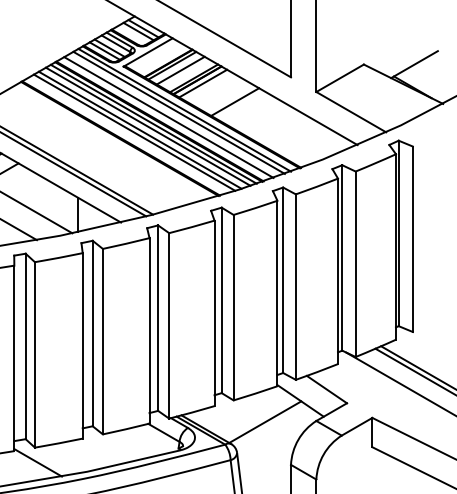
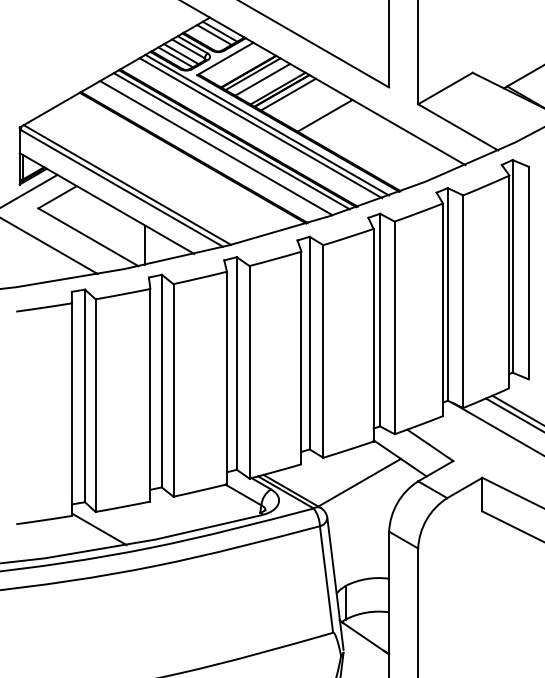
line: (169, 117) -> (249, 133), removed
line: (148, 126) -> (225, 143), removed
line: (134, 132) -> (209, 150), removed

